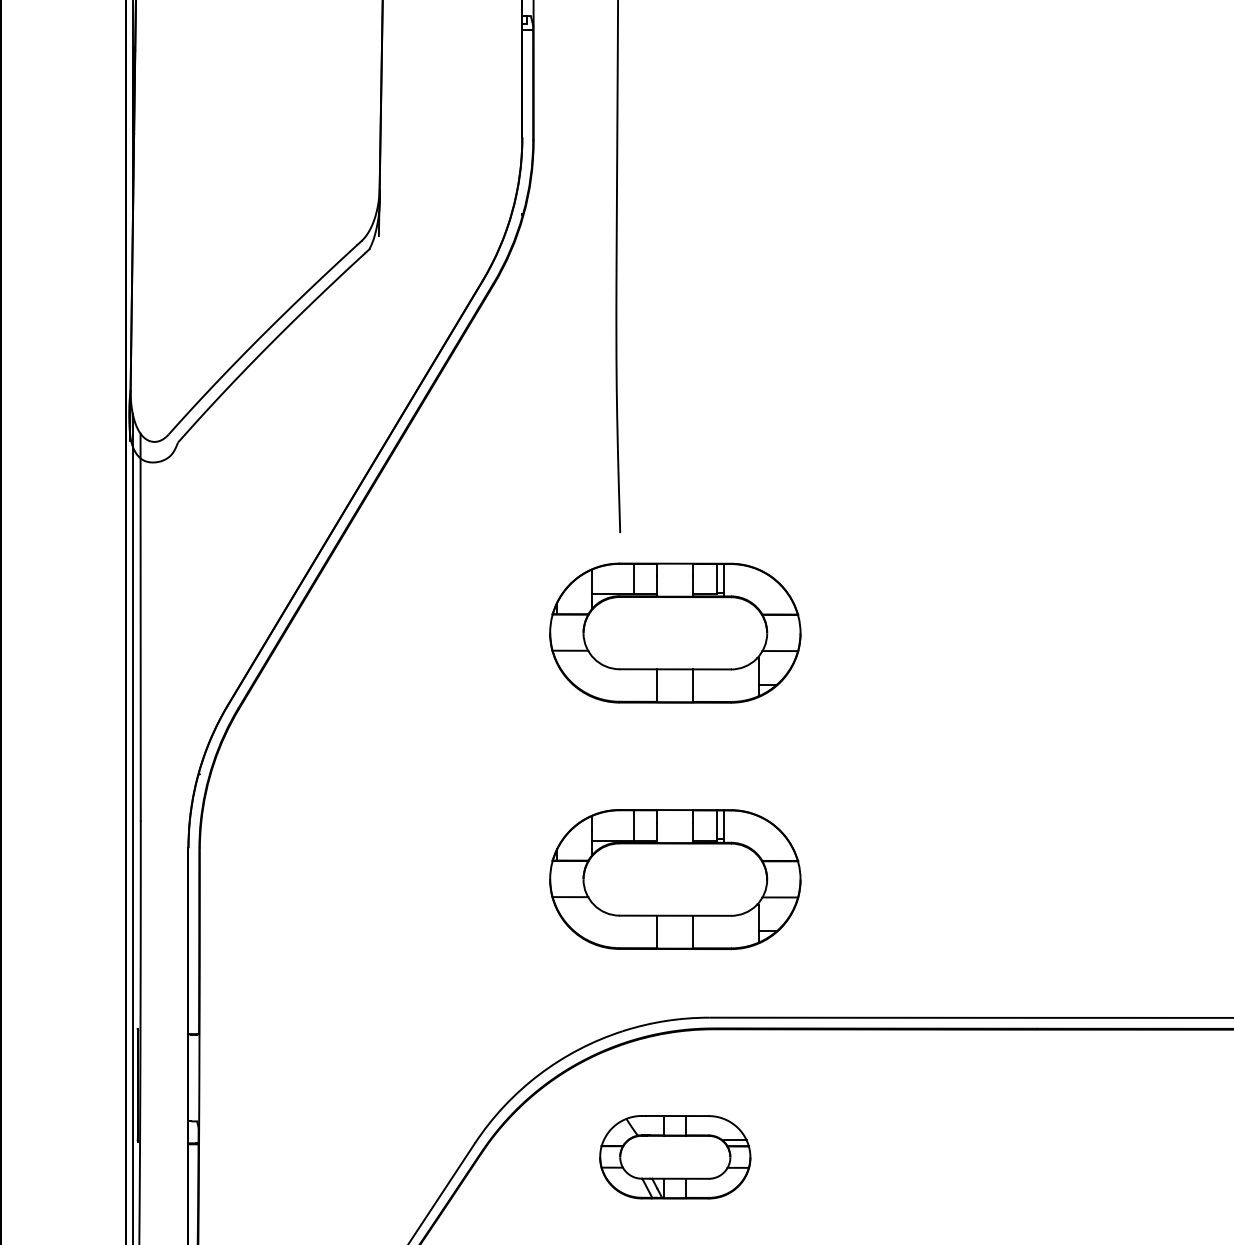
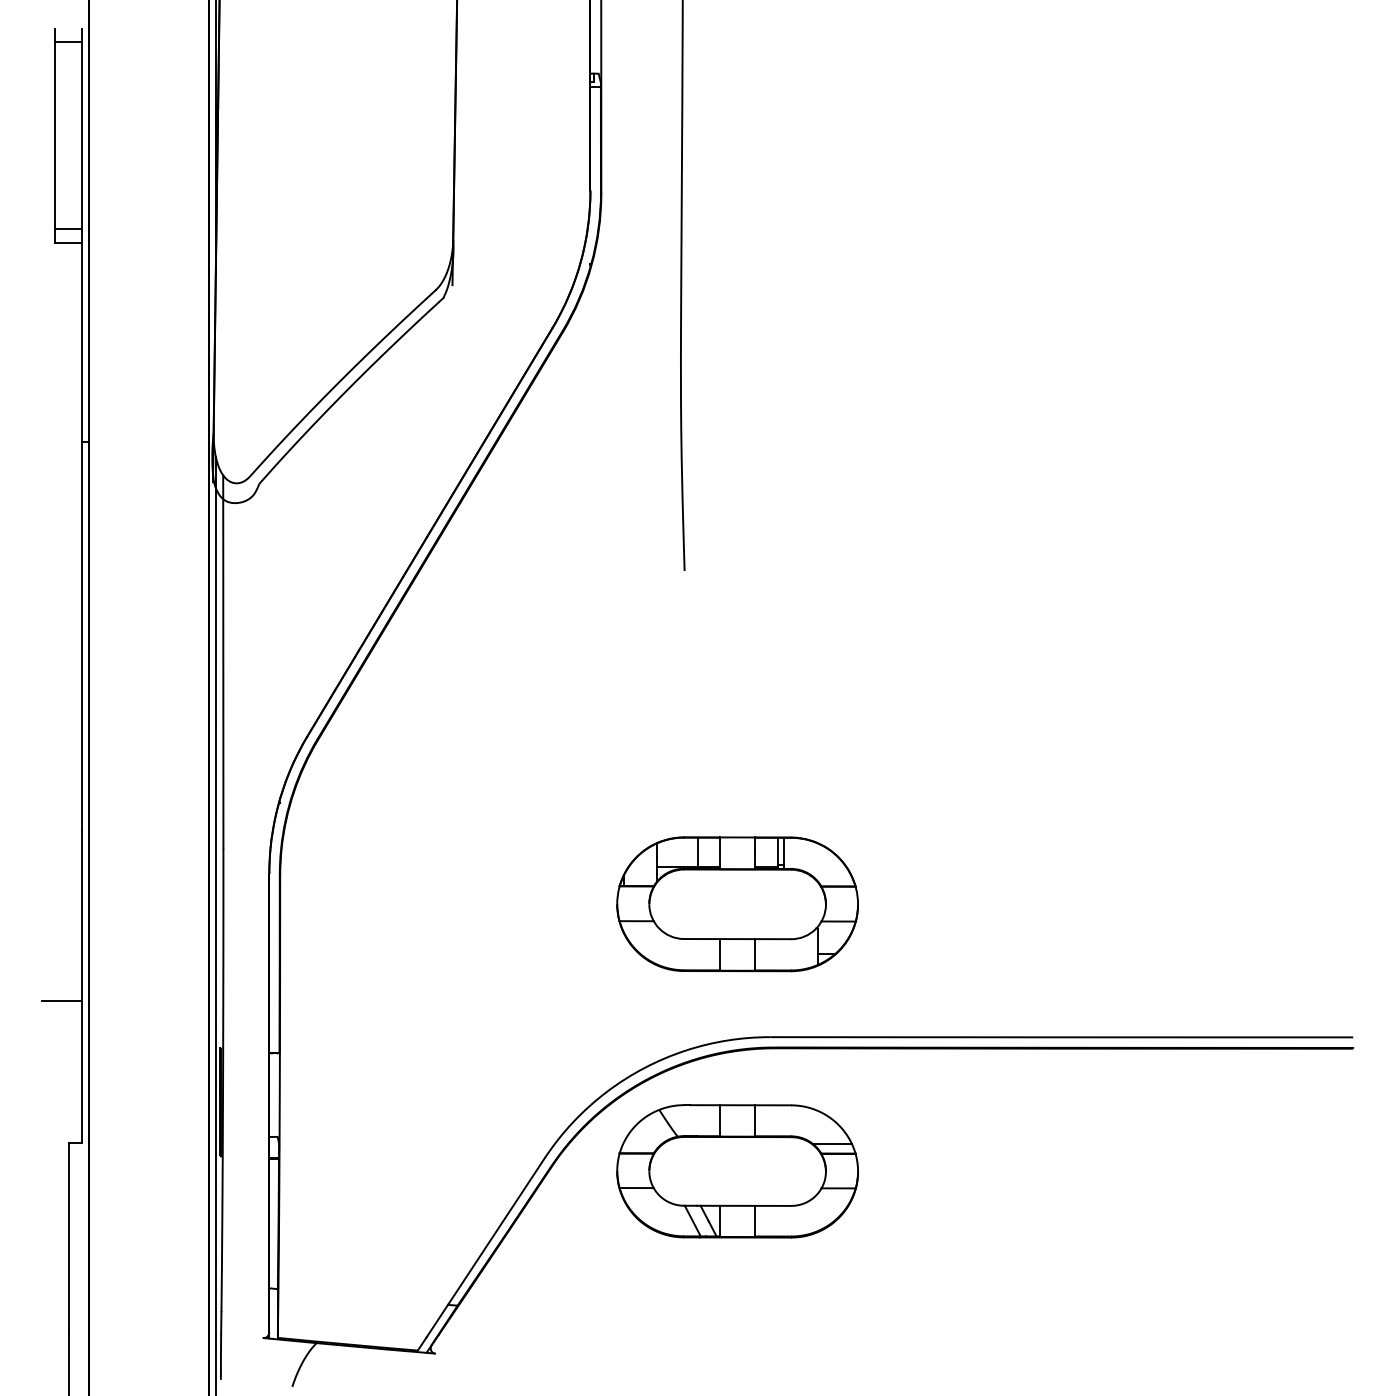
part: (675, 633) -> (737, 667), removed
part: (675, 1157) -> (737, 1171), size x1.67

